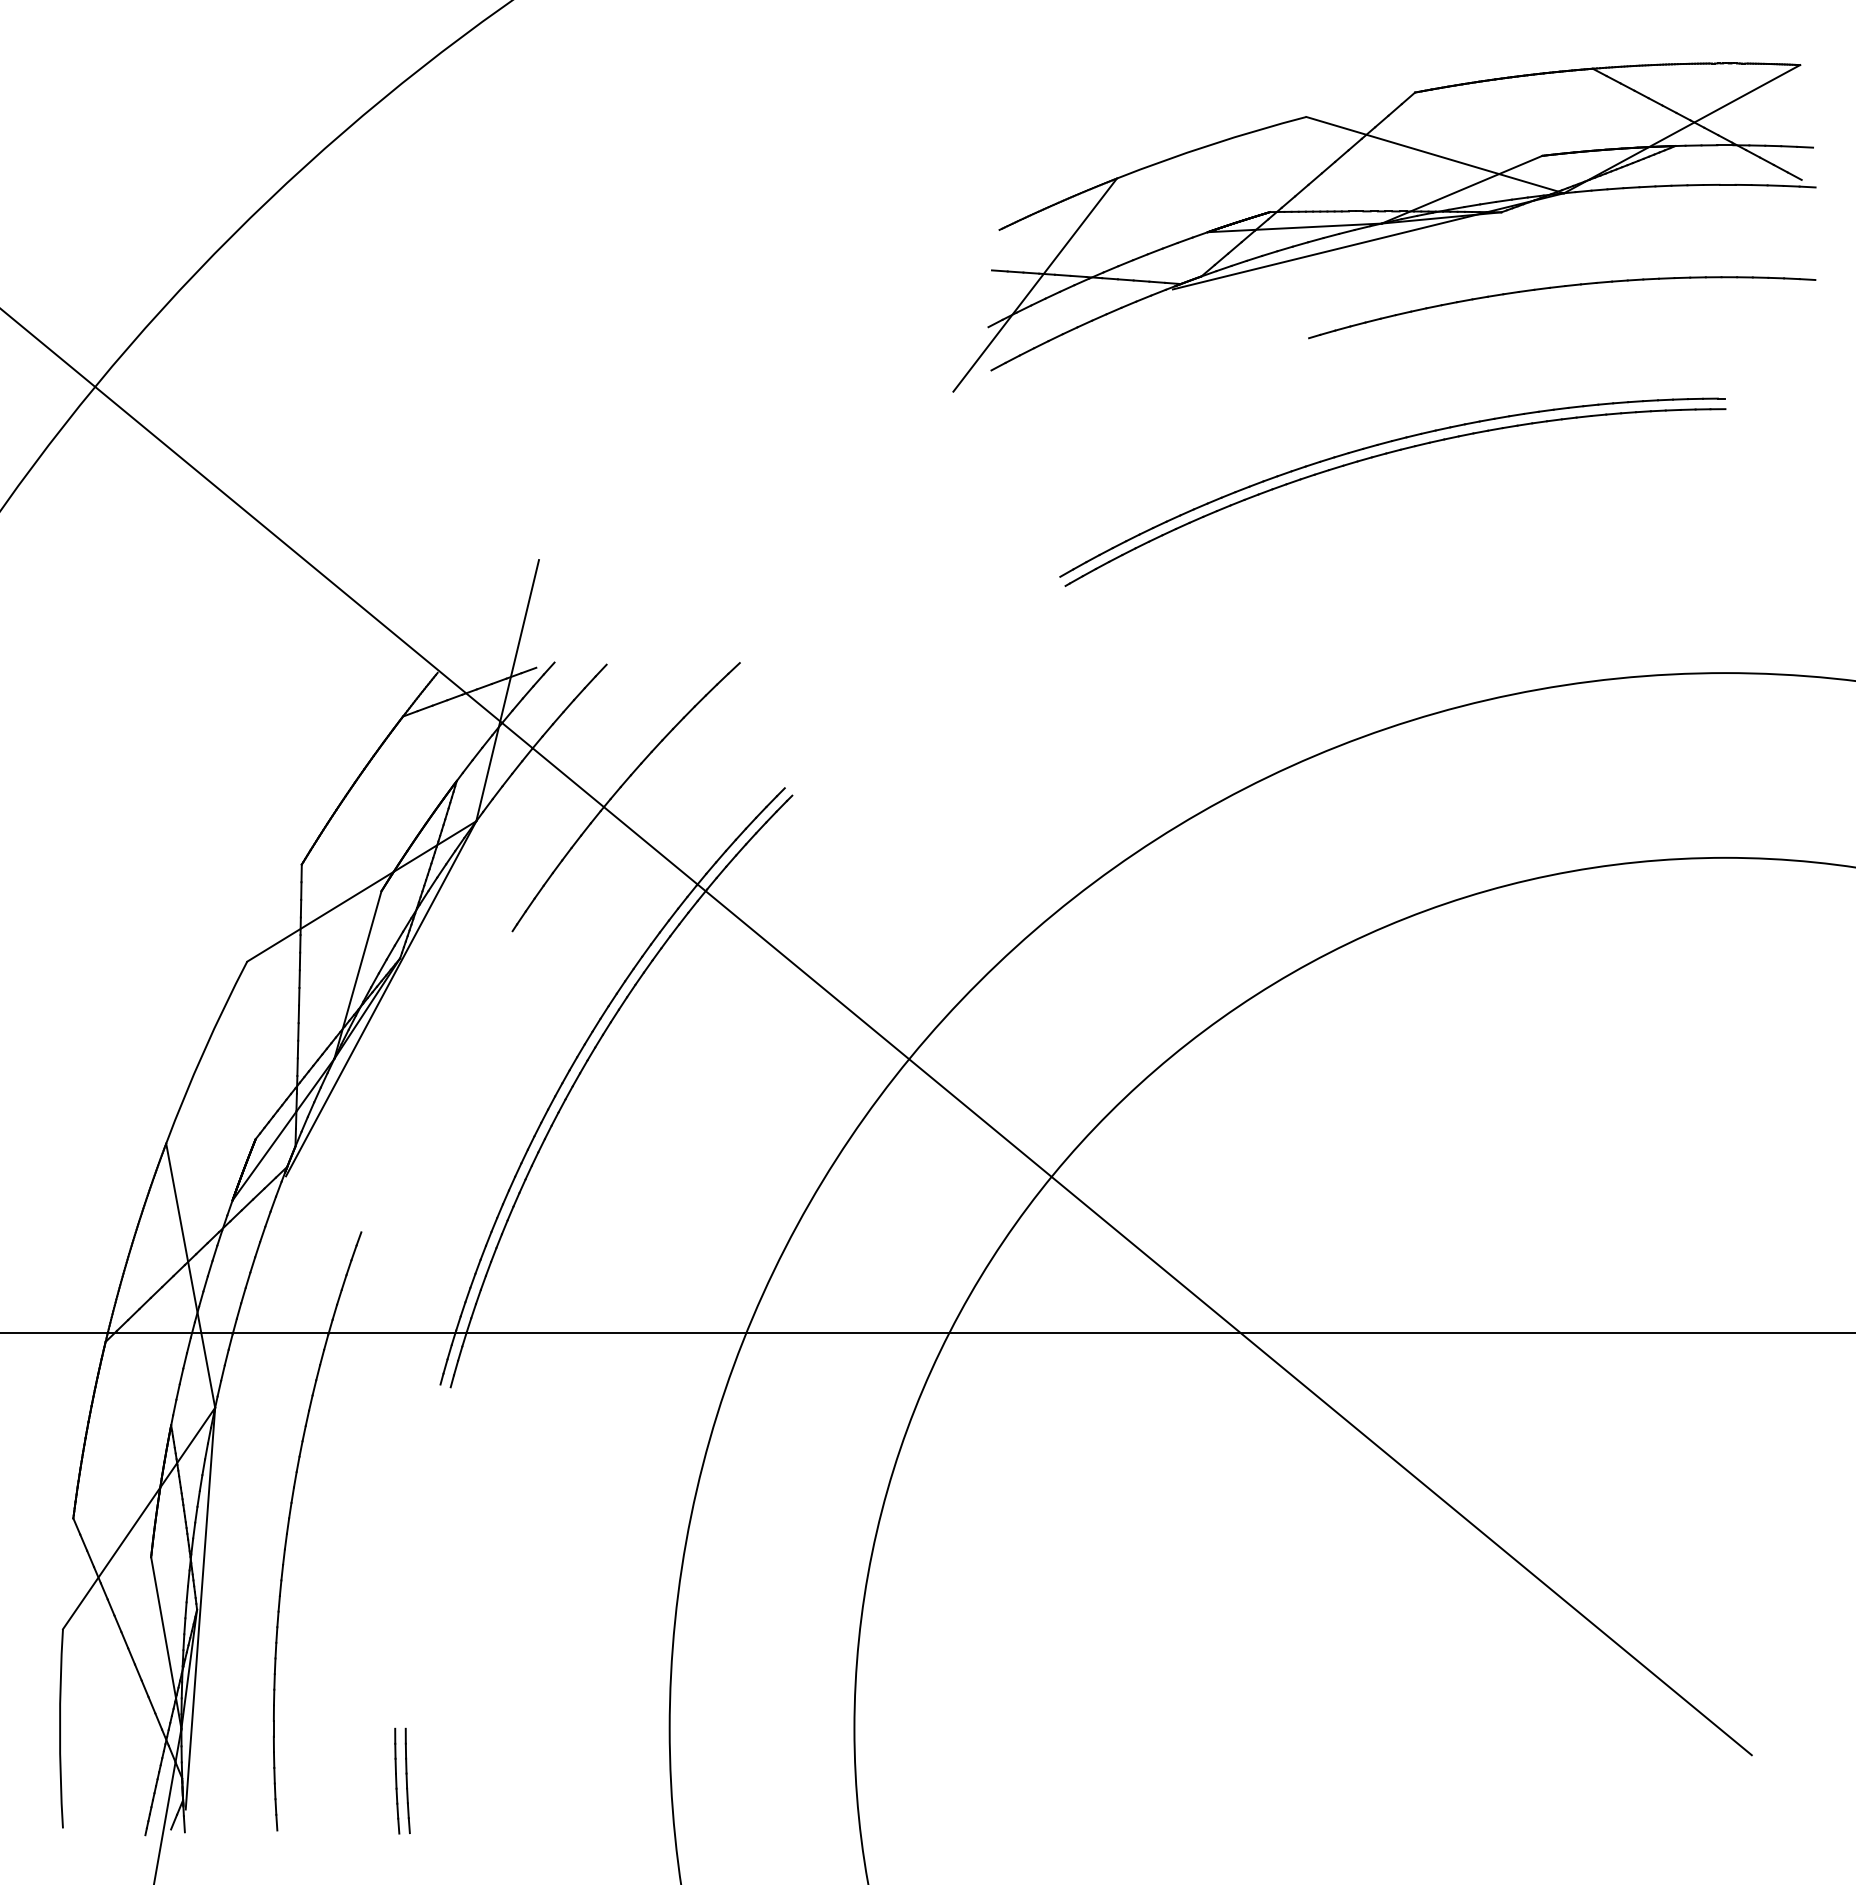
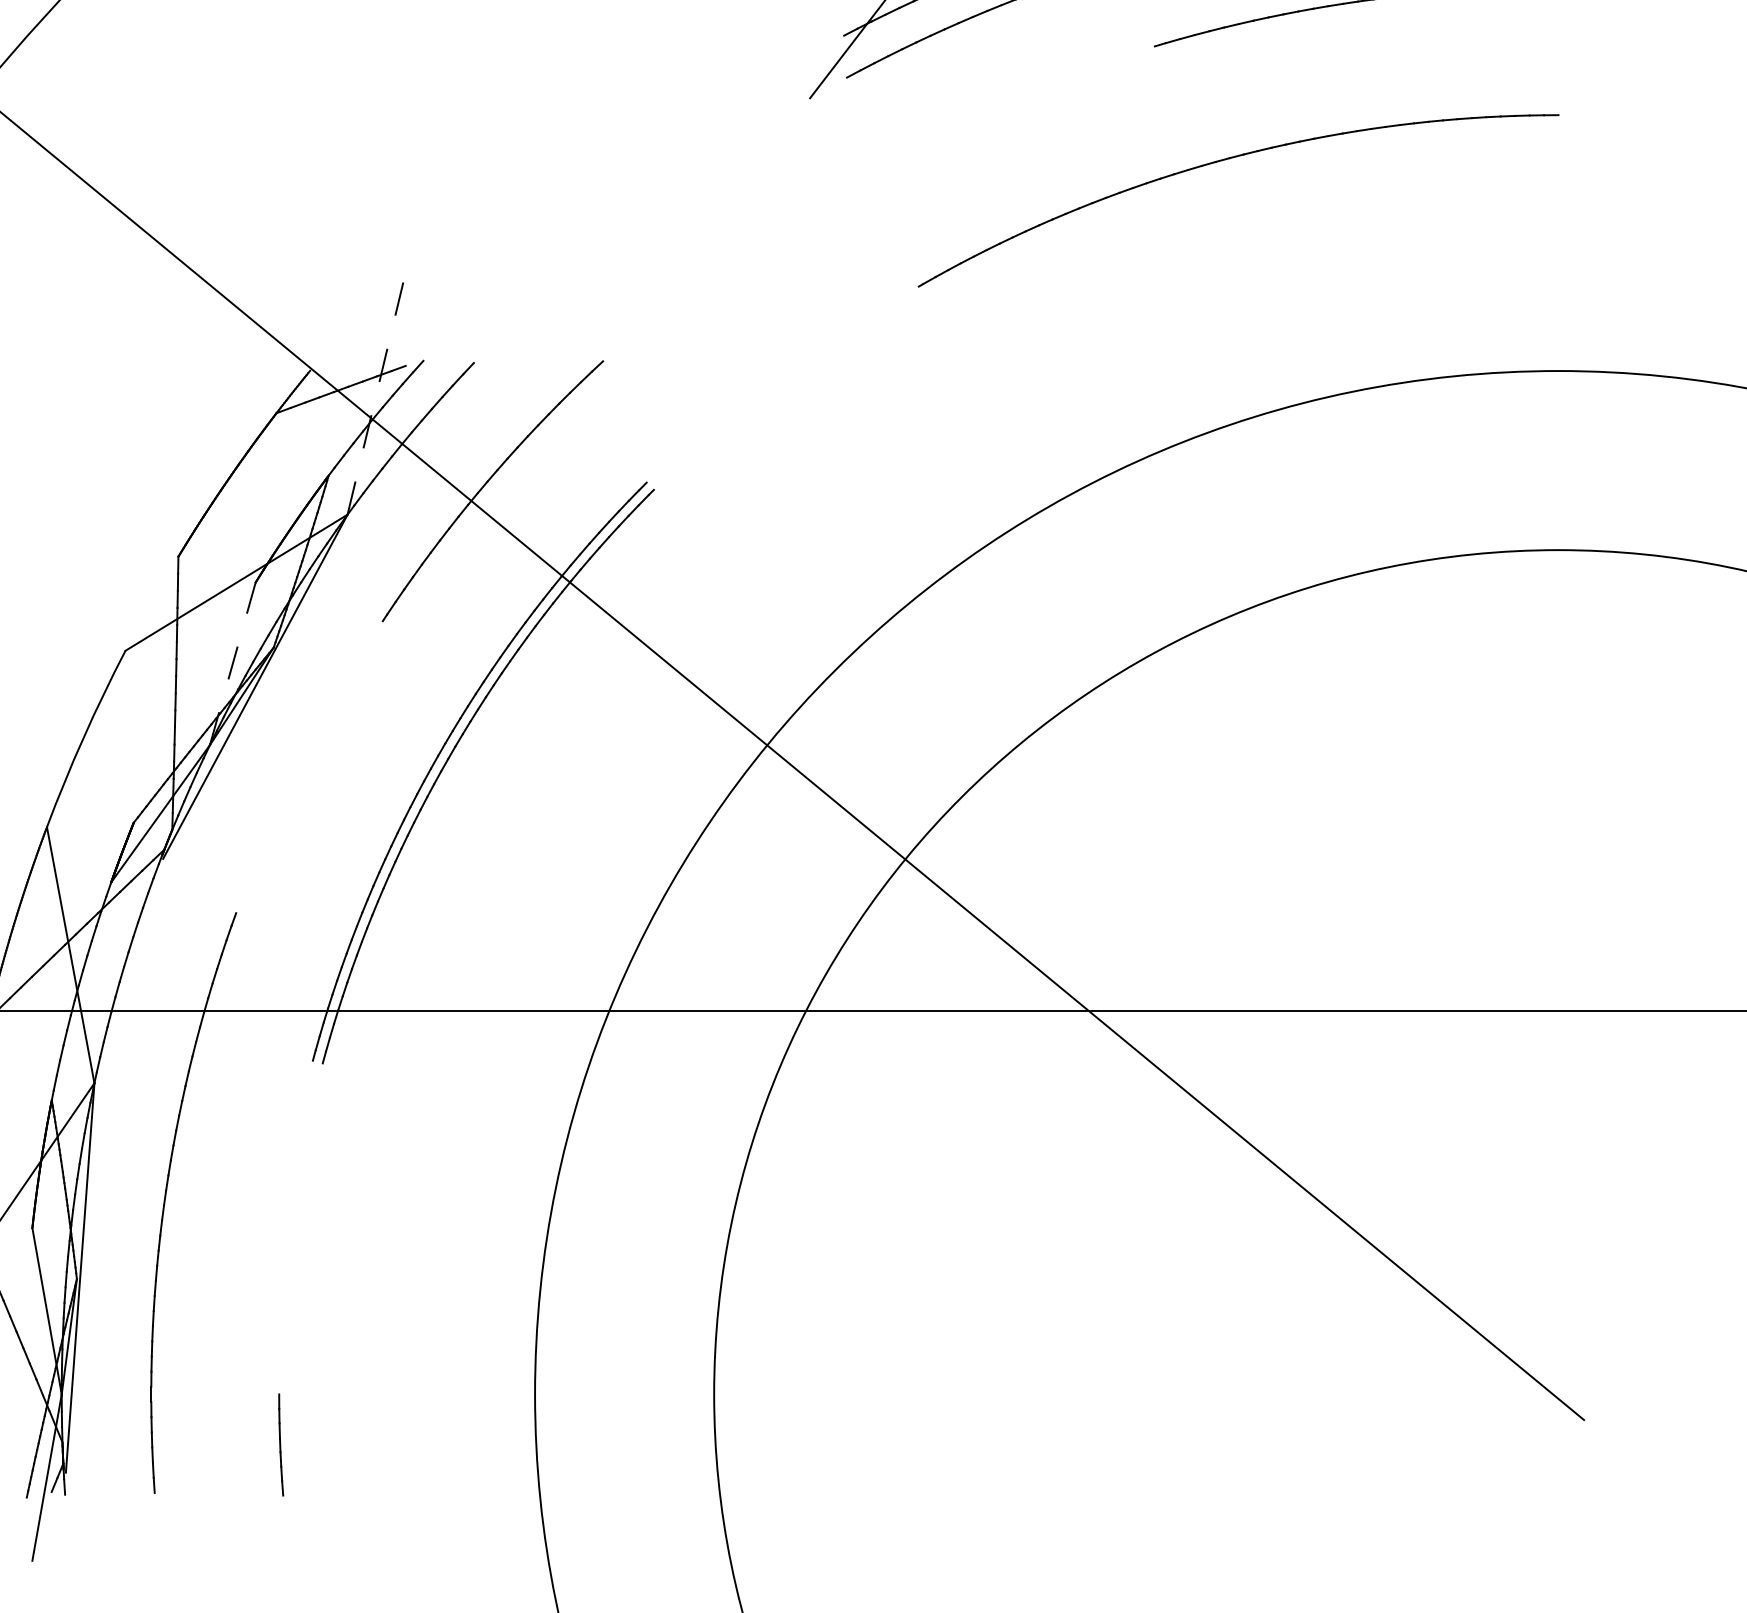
part: (1383, 444) -> (1227, 149), removed
line: (507, 690) -> (377, 387), solid -> dashed
line: (358, 974) -> (233, 663), solid -> dashed
part: (397, 1780) -> (271, 1444), removed

